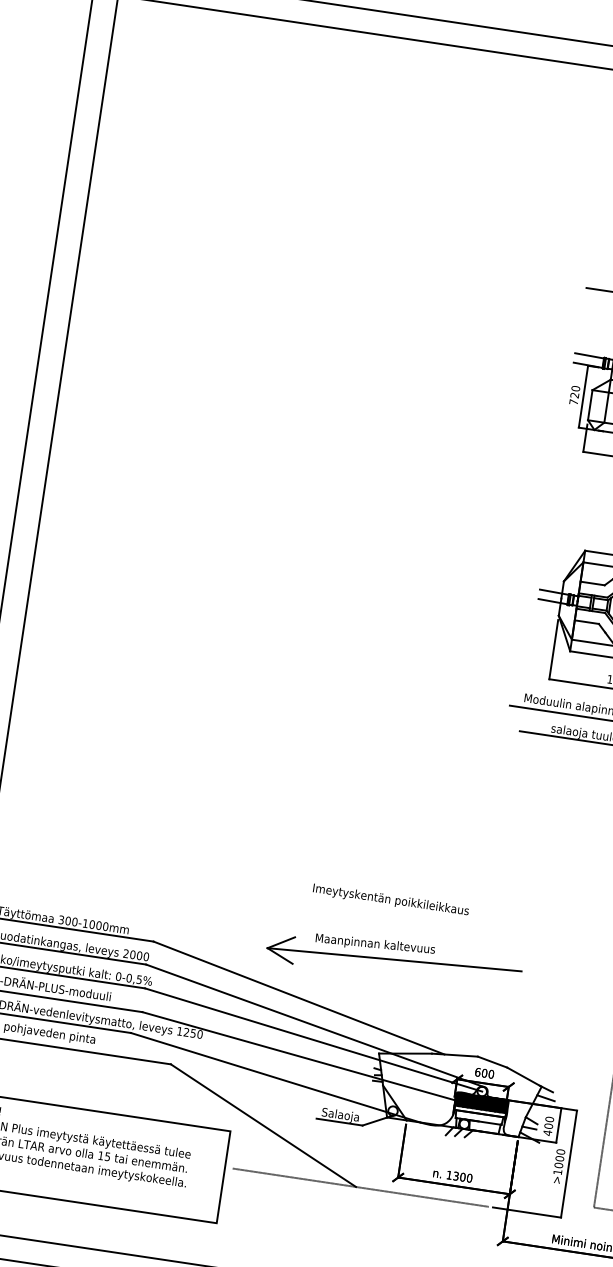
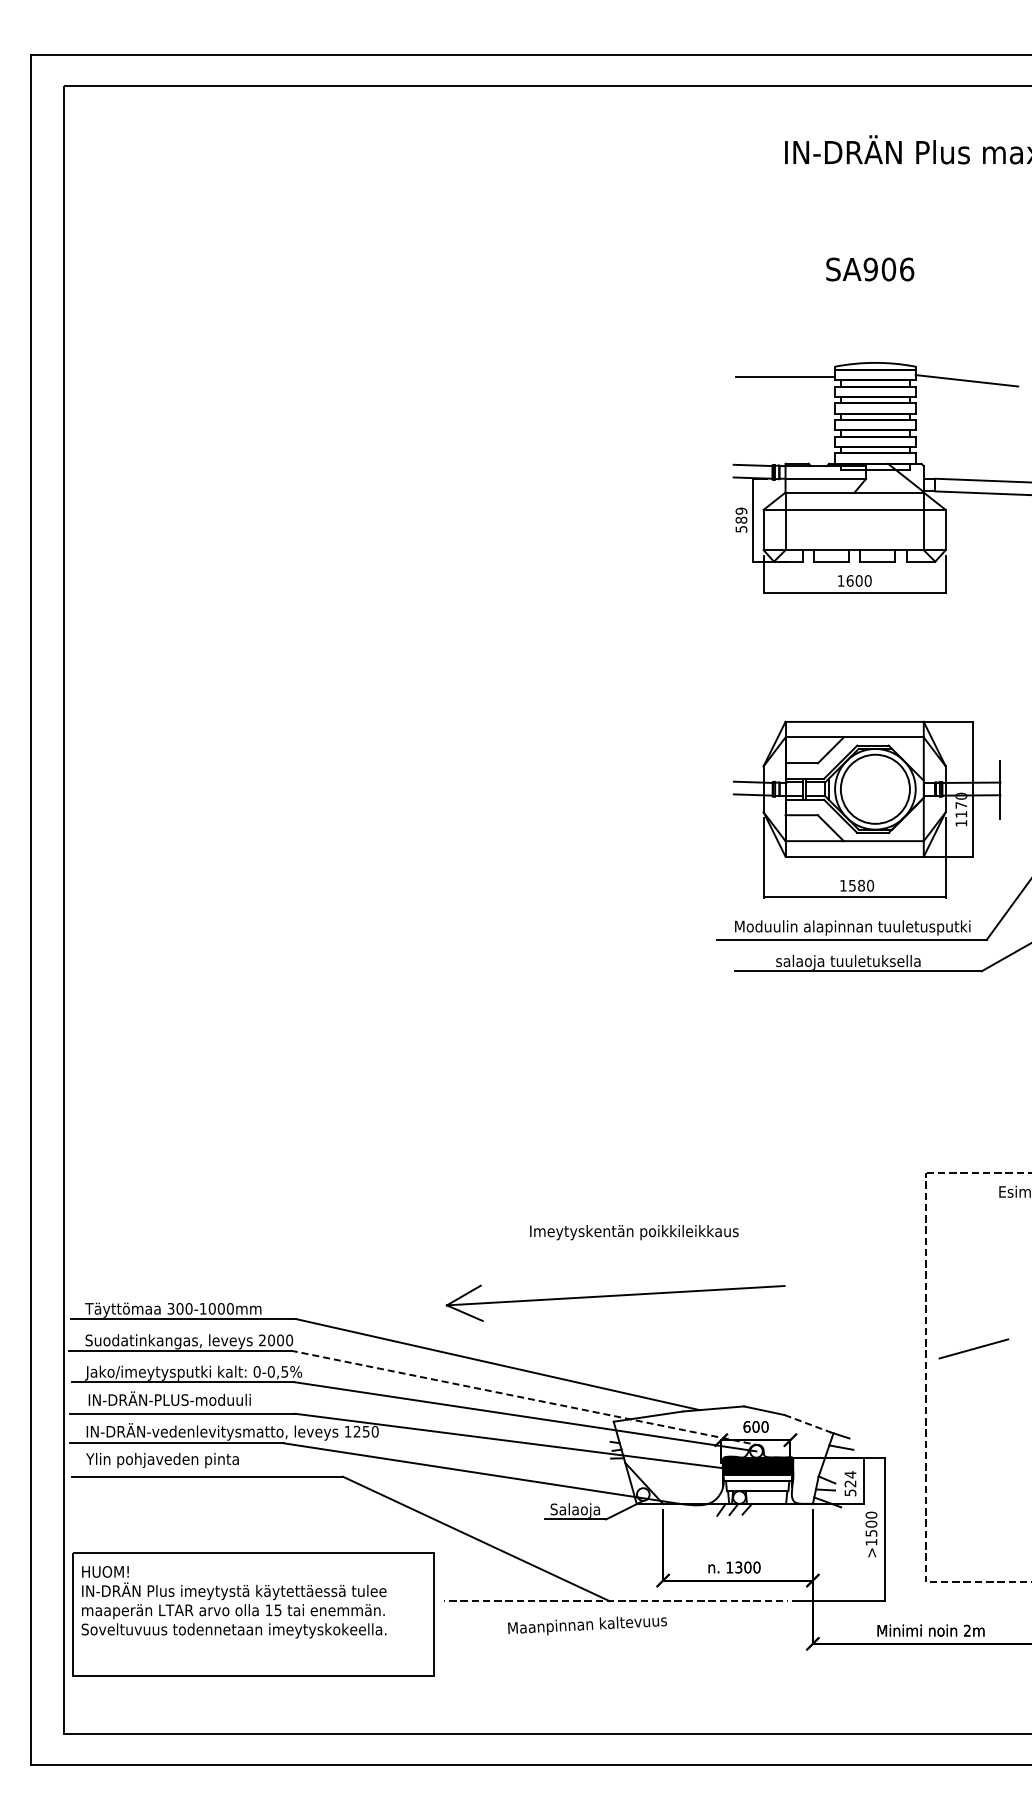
text: (574, 394) -> (741, 519), 720 -> 589
text: (391, 900) -> (634, 1232), moved
text: (375, 944) -> (587, 1625), moved
line: (314, 1025) -> (523, 1397), solid -> dashed
line: (523, 1076) -> (807, 1423), solid -> dashed
text: (548, 1126) -> (850, 1483), 400 -> 524
text: (558, 1164) -> (871, 1532), >1000 -> >1500

